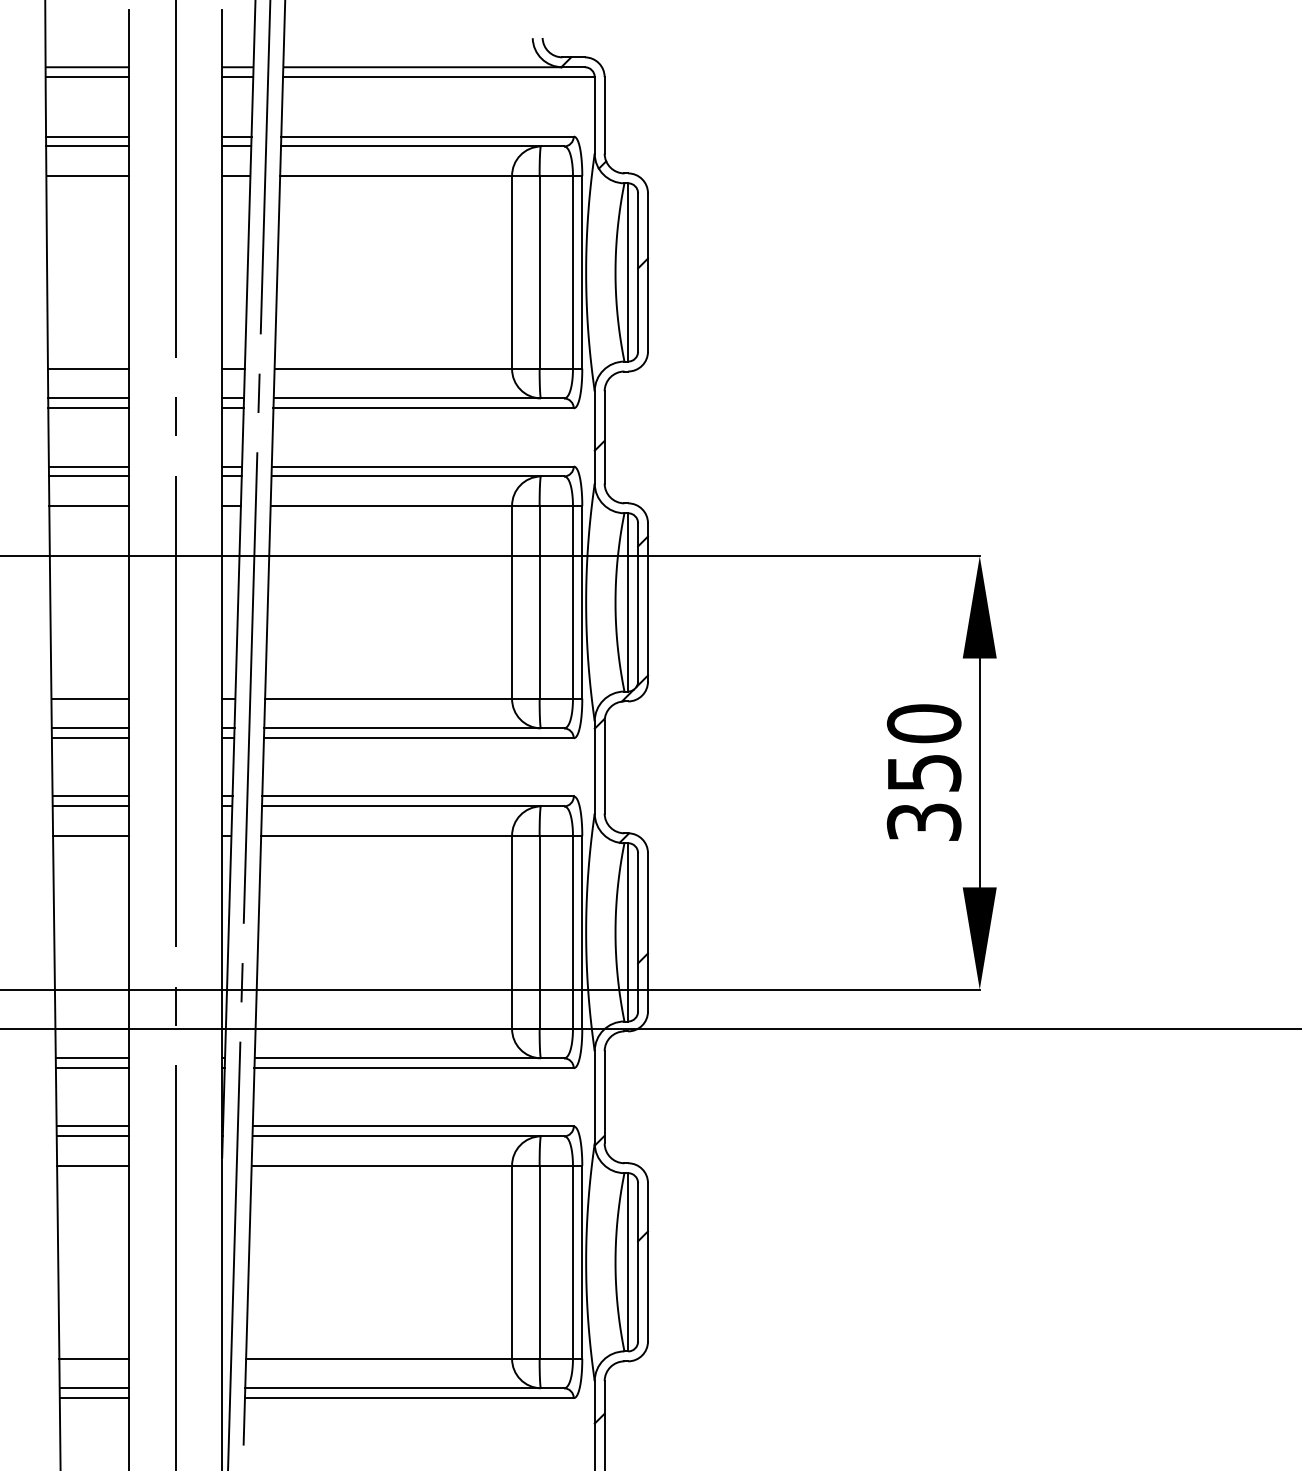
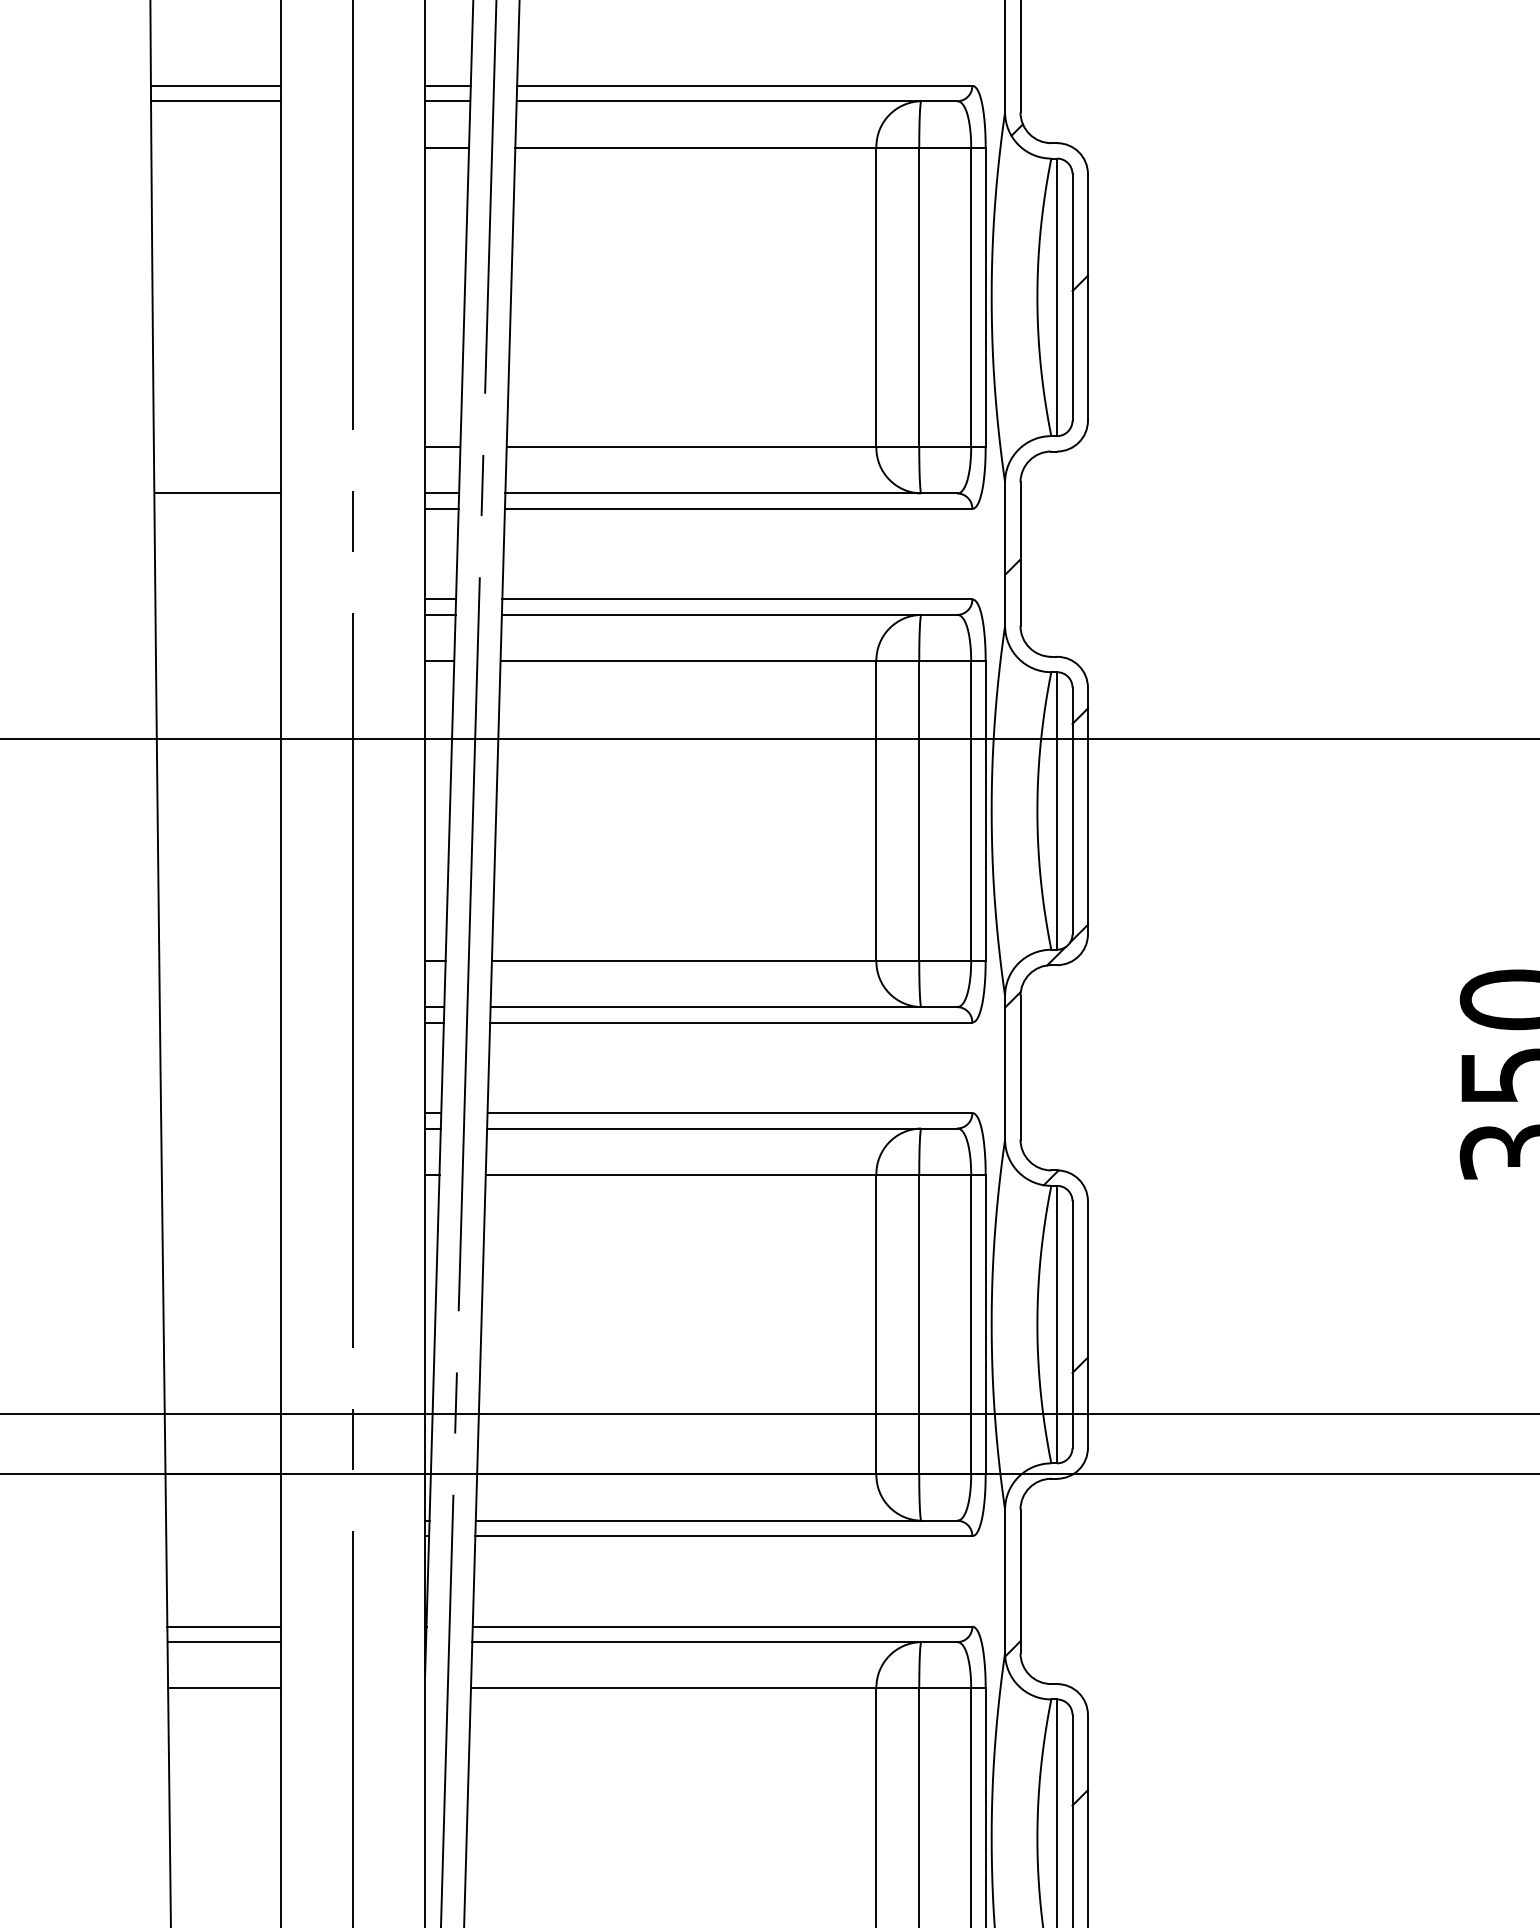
line: (87, 176) -> (215, 147), removed
line: (88, 368) -> (216, 446), removed
line: (88, 408) -> (216, 509), removed
line: (89, 466) -> (218, 599), removed
line: (89, 476) -> (218, 614), removed
line: (89, 506) -> (218, 661), removed
line: (90, 698) -> (220, 960), removed
line: (90, 728) -> (220, 1007), removed
line: (90, 738) -> (220, 1022), removed
line: (90, 796) -> (220, 1113), removed
line: (90, 806) -> (220, 1128), removed
line: (91, 836) -> (221, 1175), removed
line: (92, 1058) -> (223, 1520), removed
line: (92, 1068) -> (223, 1536), removed

